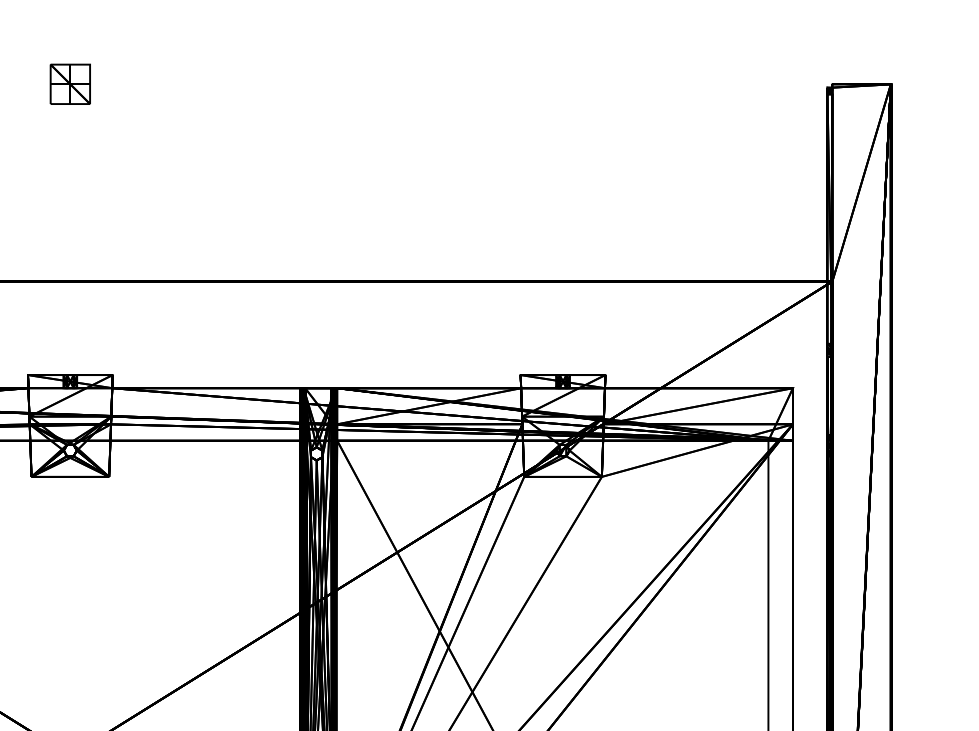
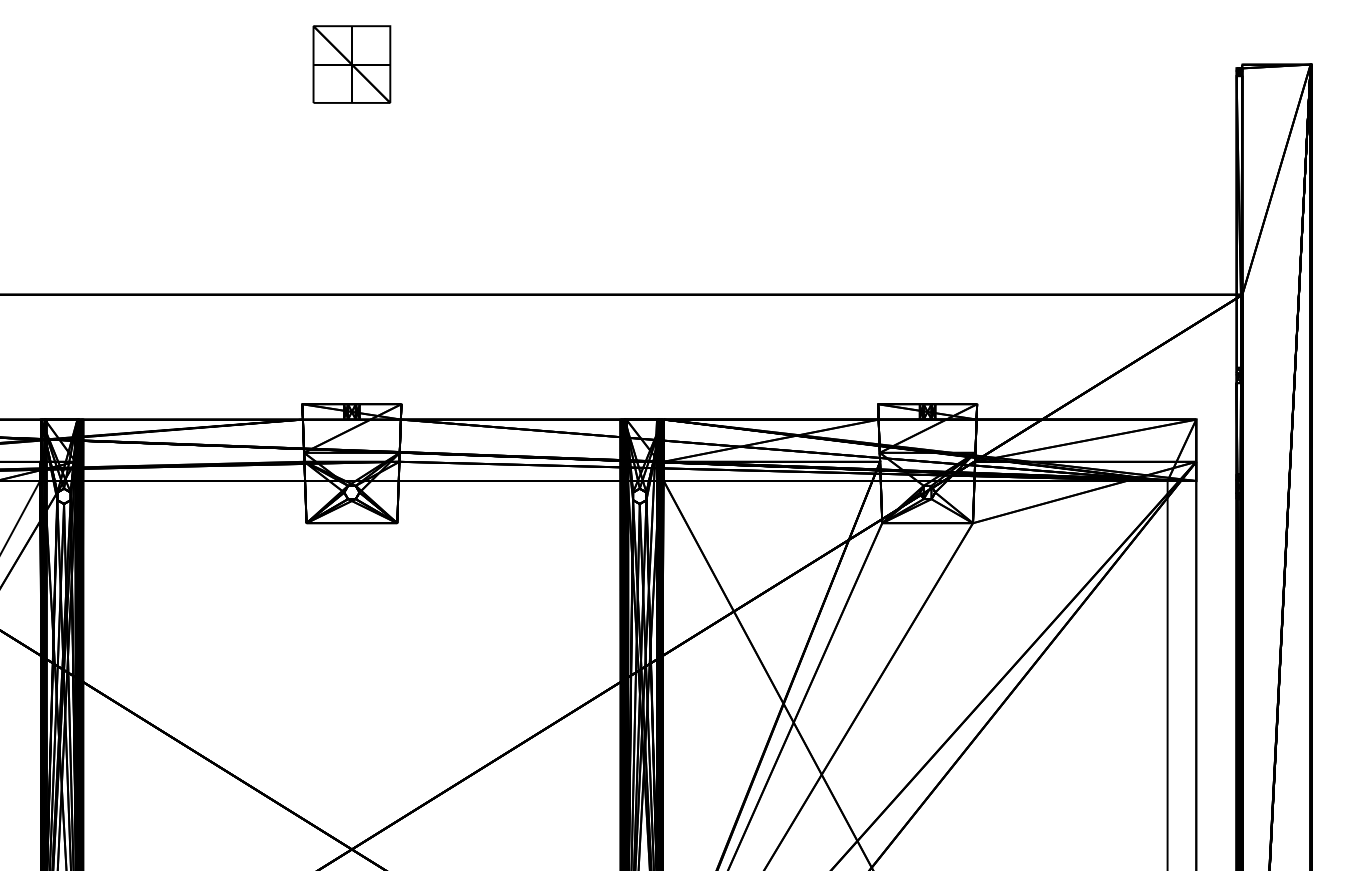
part: (70, 84) -> (351, 64), size x1.67

